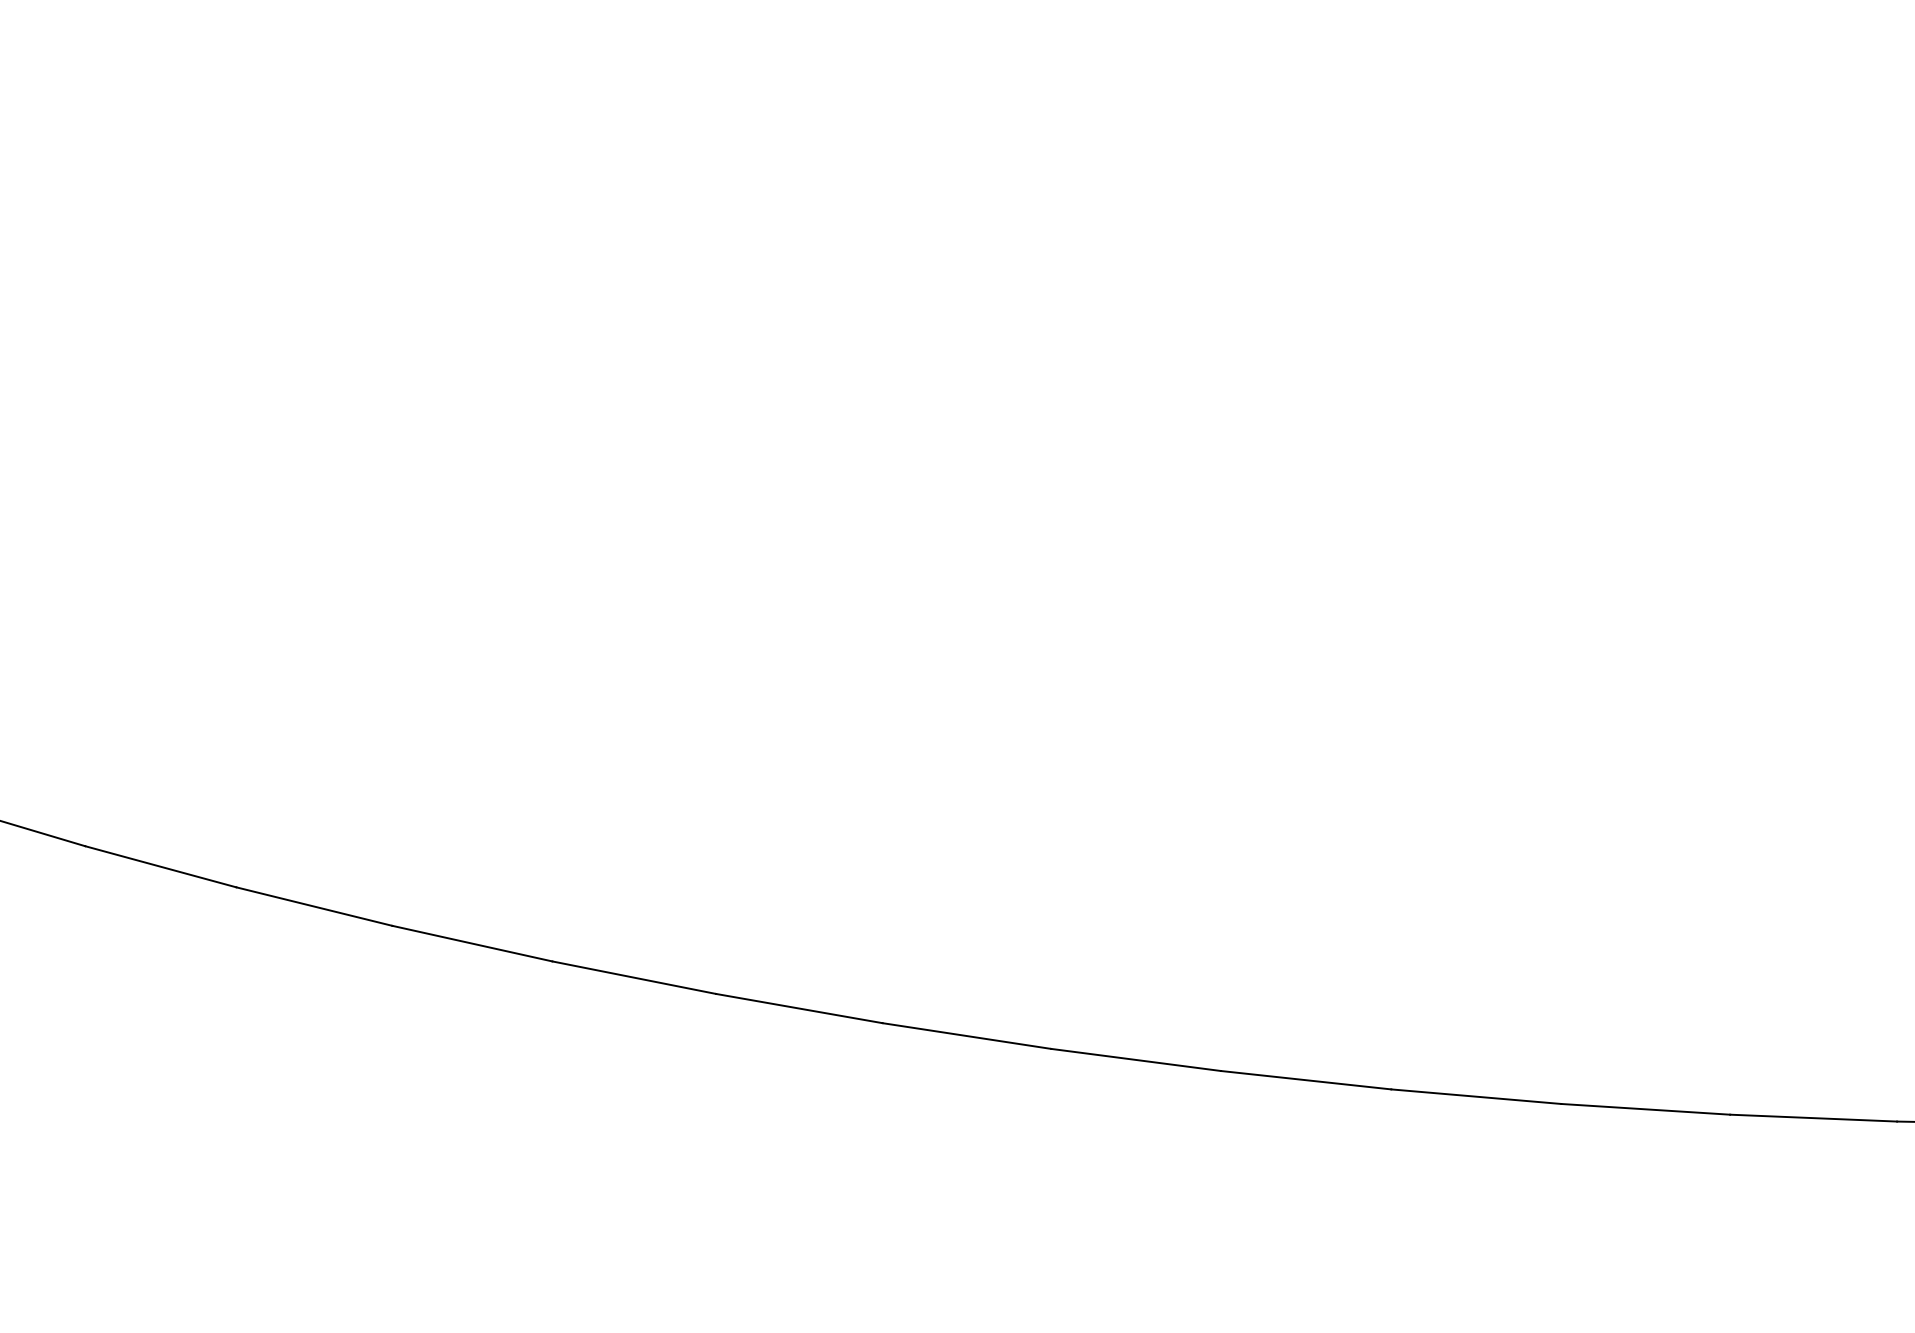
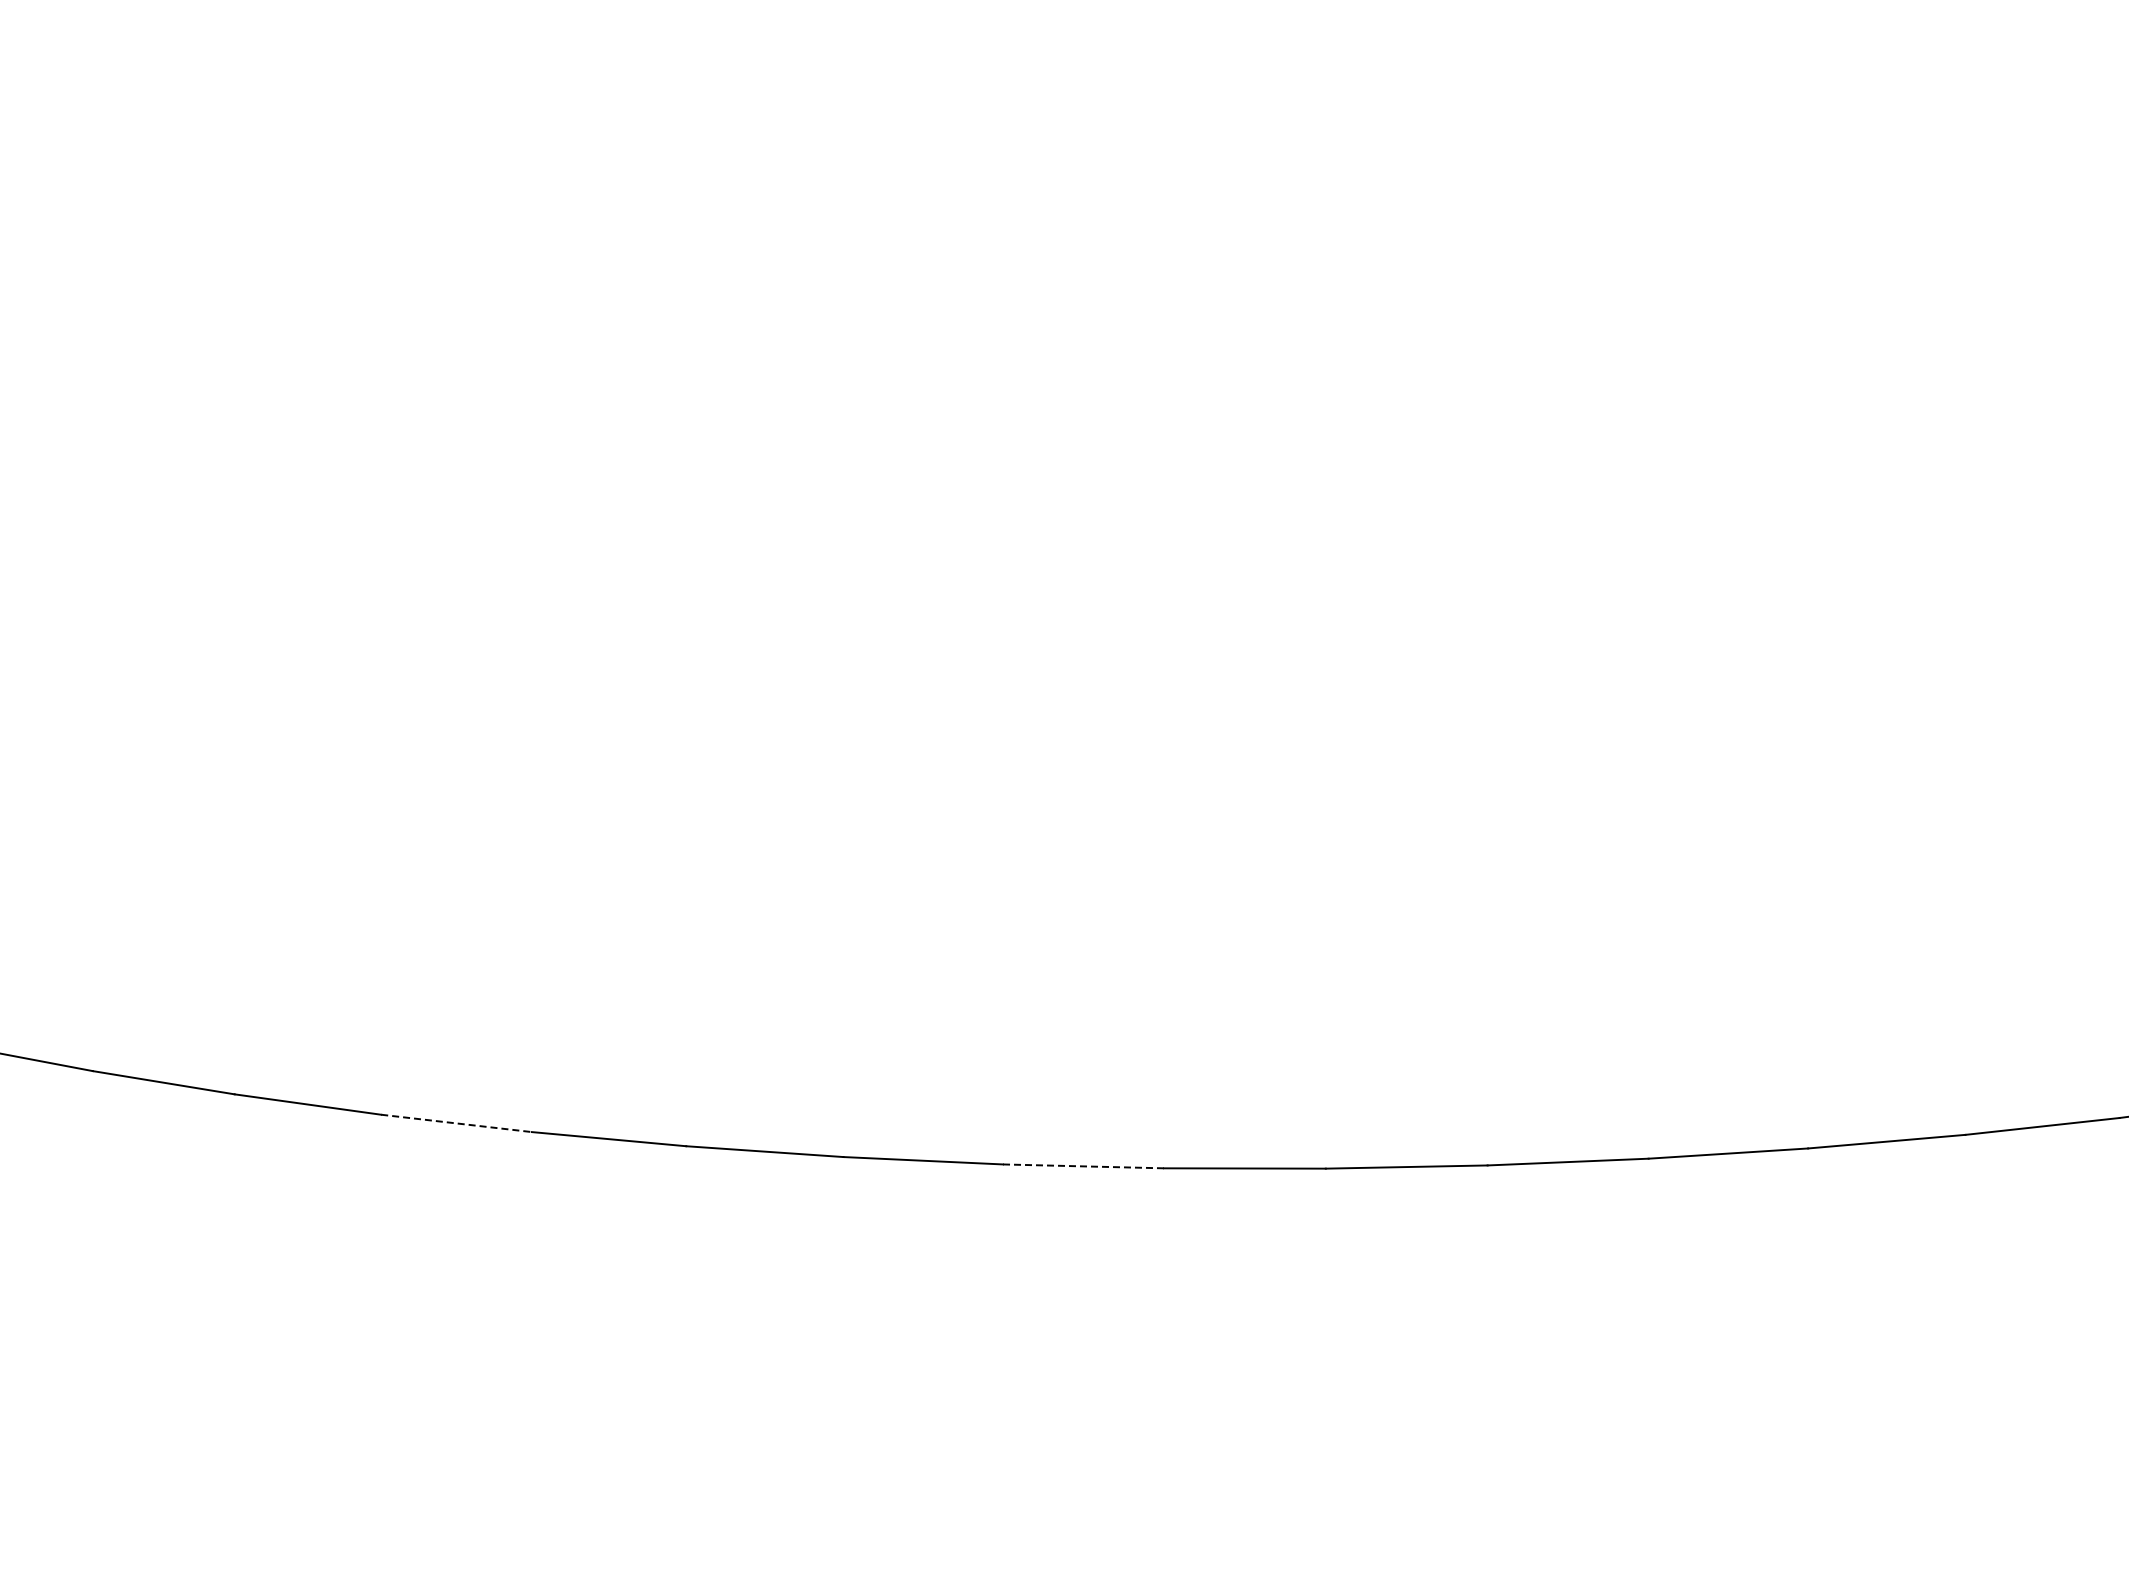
line: (314, 906) -> (456, 1123), solid -> dashed
line: (966, 1036) -> (1083, 1166), solid -> dashed

